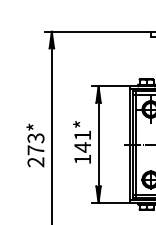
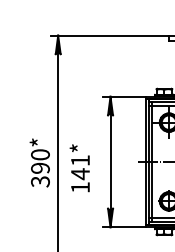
text: (81, 142) -> (79, 168), moved
text: (35, 150) -> (39, 168), 273* -> 390*

